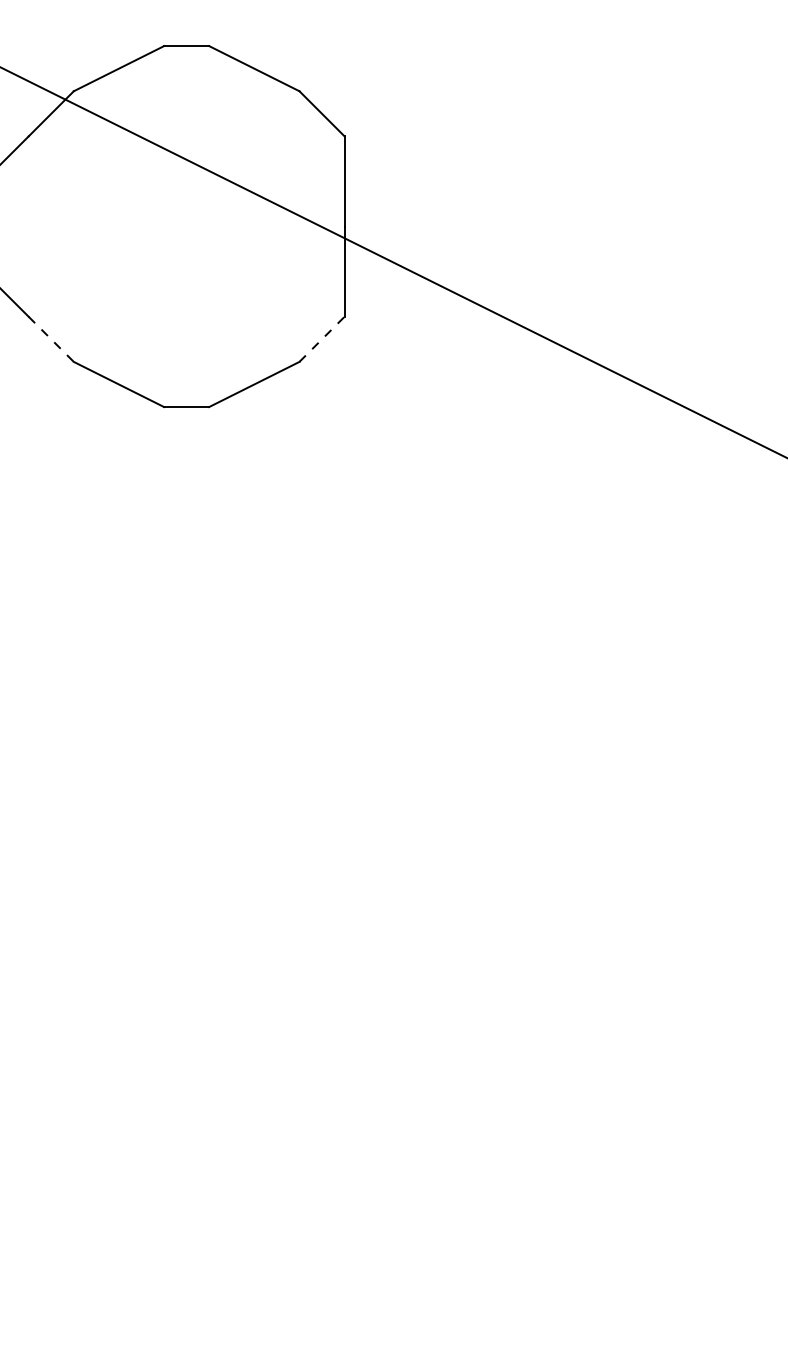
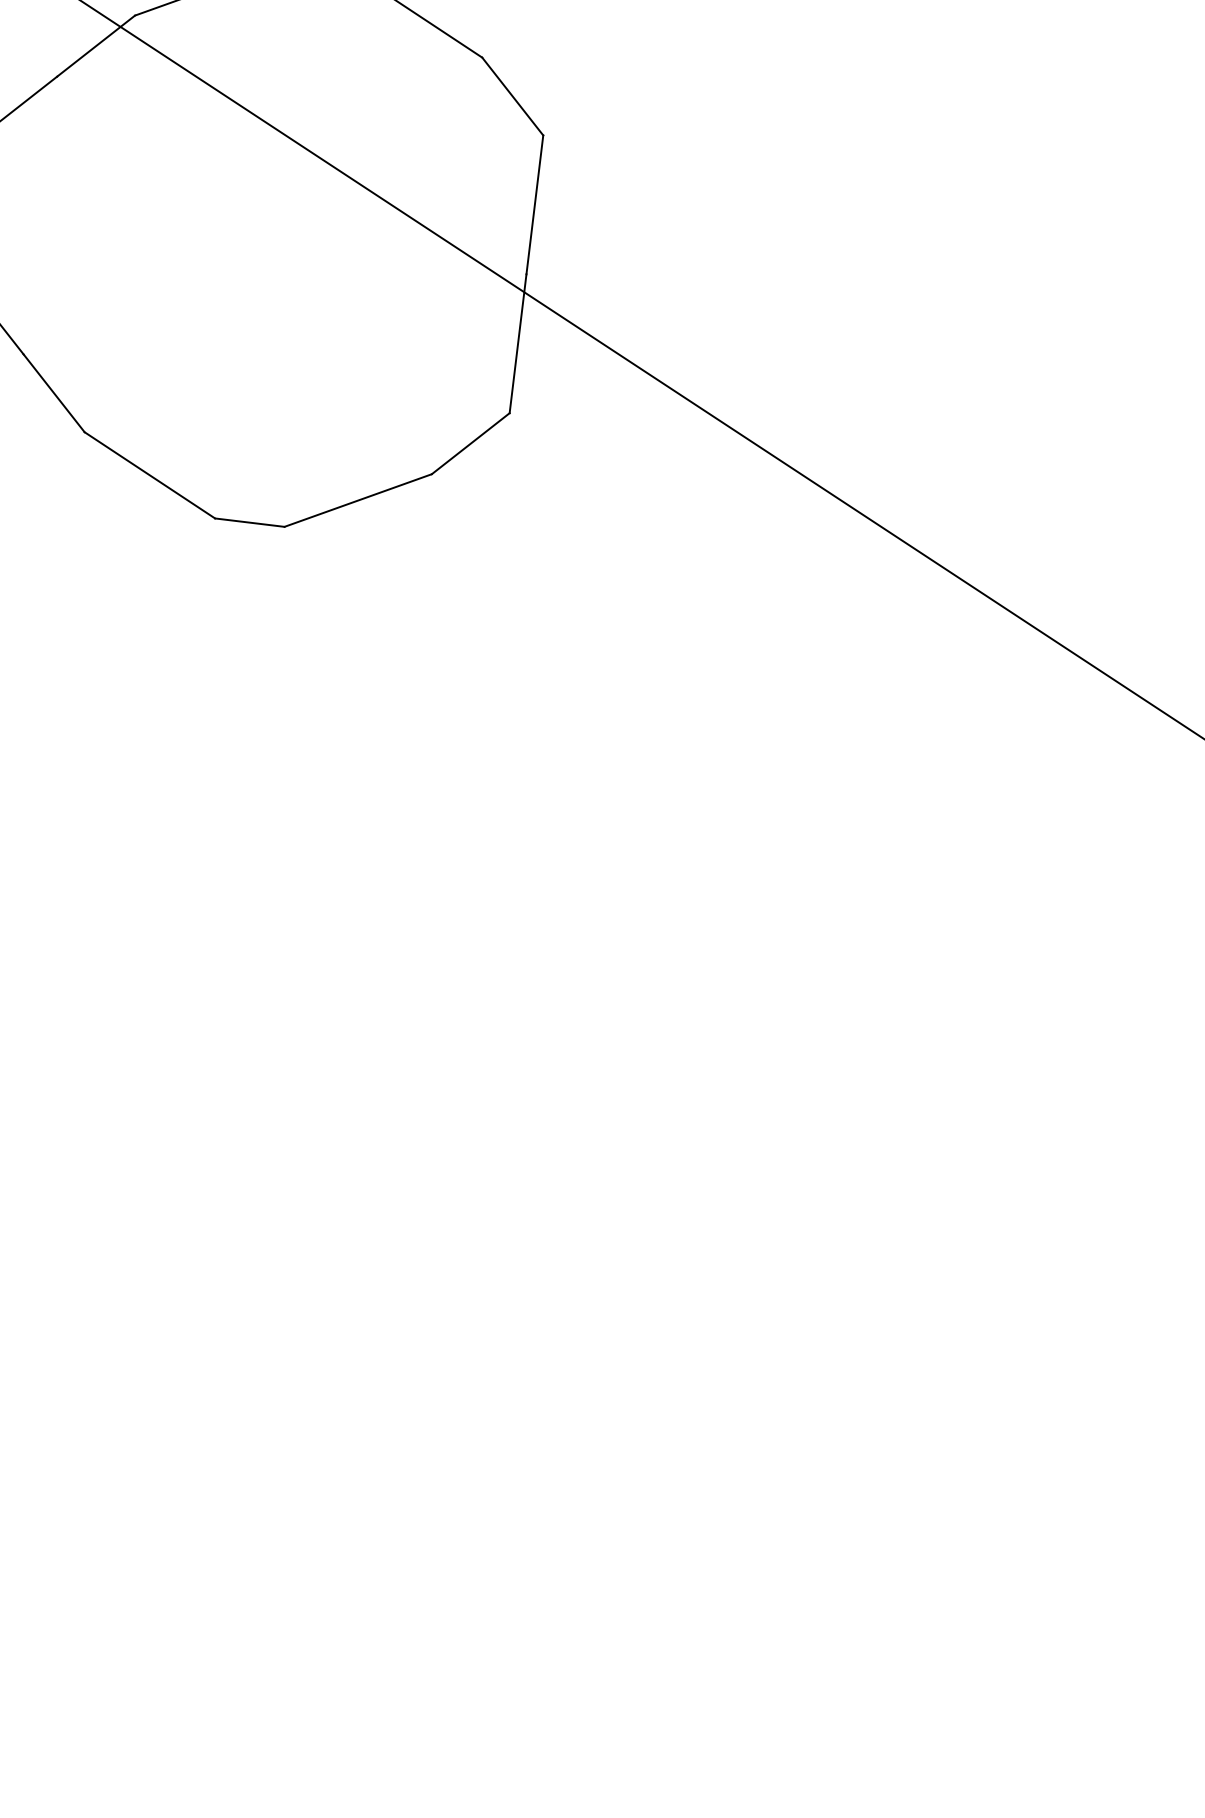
line: (51, 339) -> (54, 393), dashed -> solid
line: (322, 339) -> (471, 443), dashed -> solid

